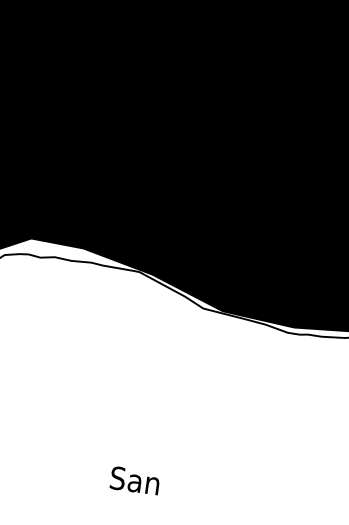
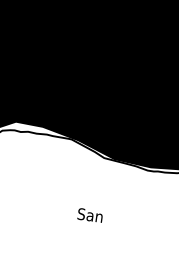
text: (133, 480) -> (89, 215), moved

